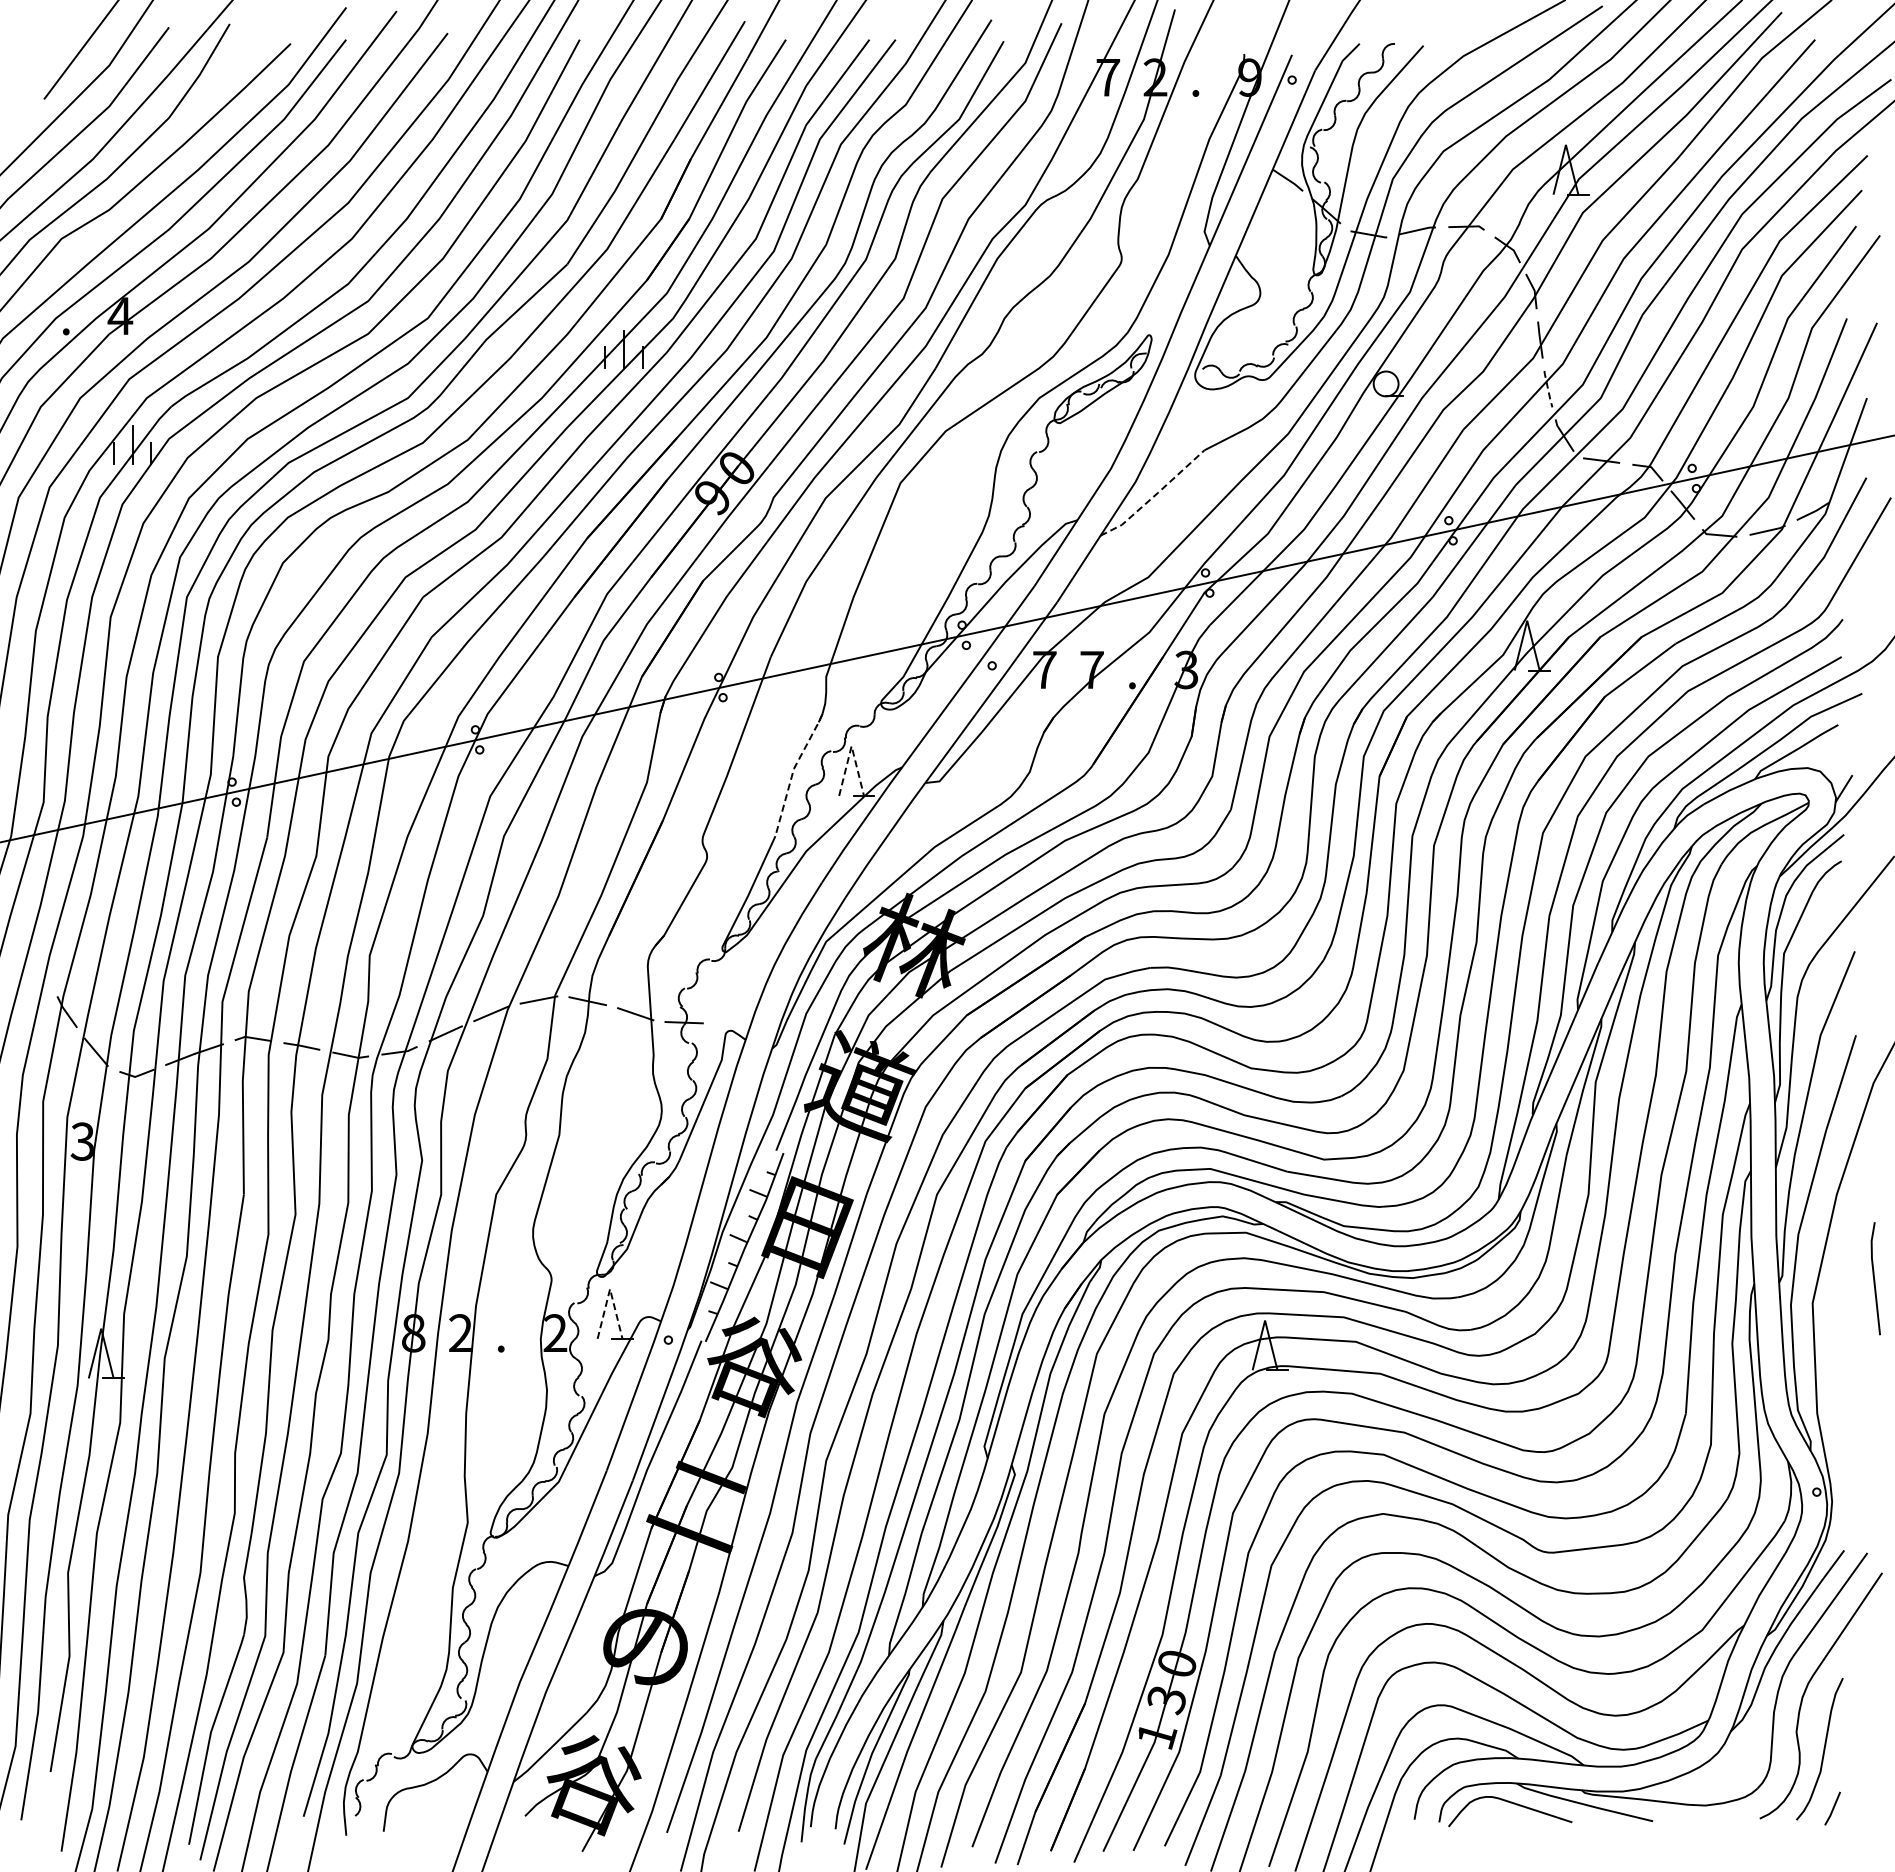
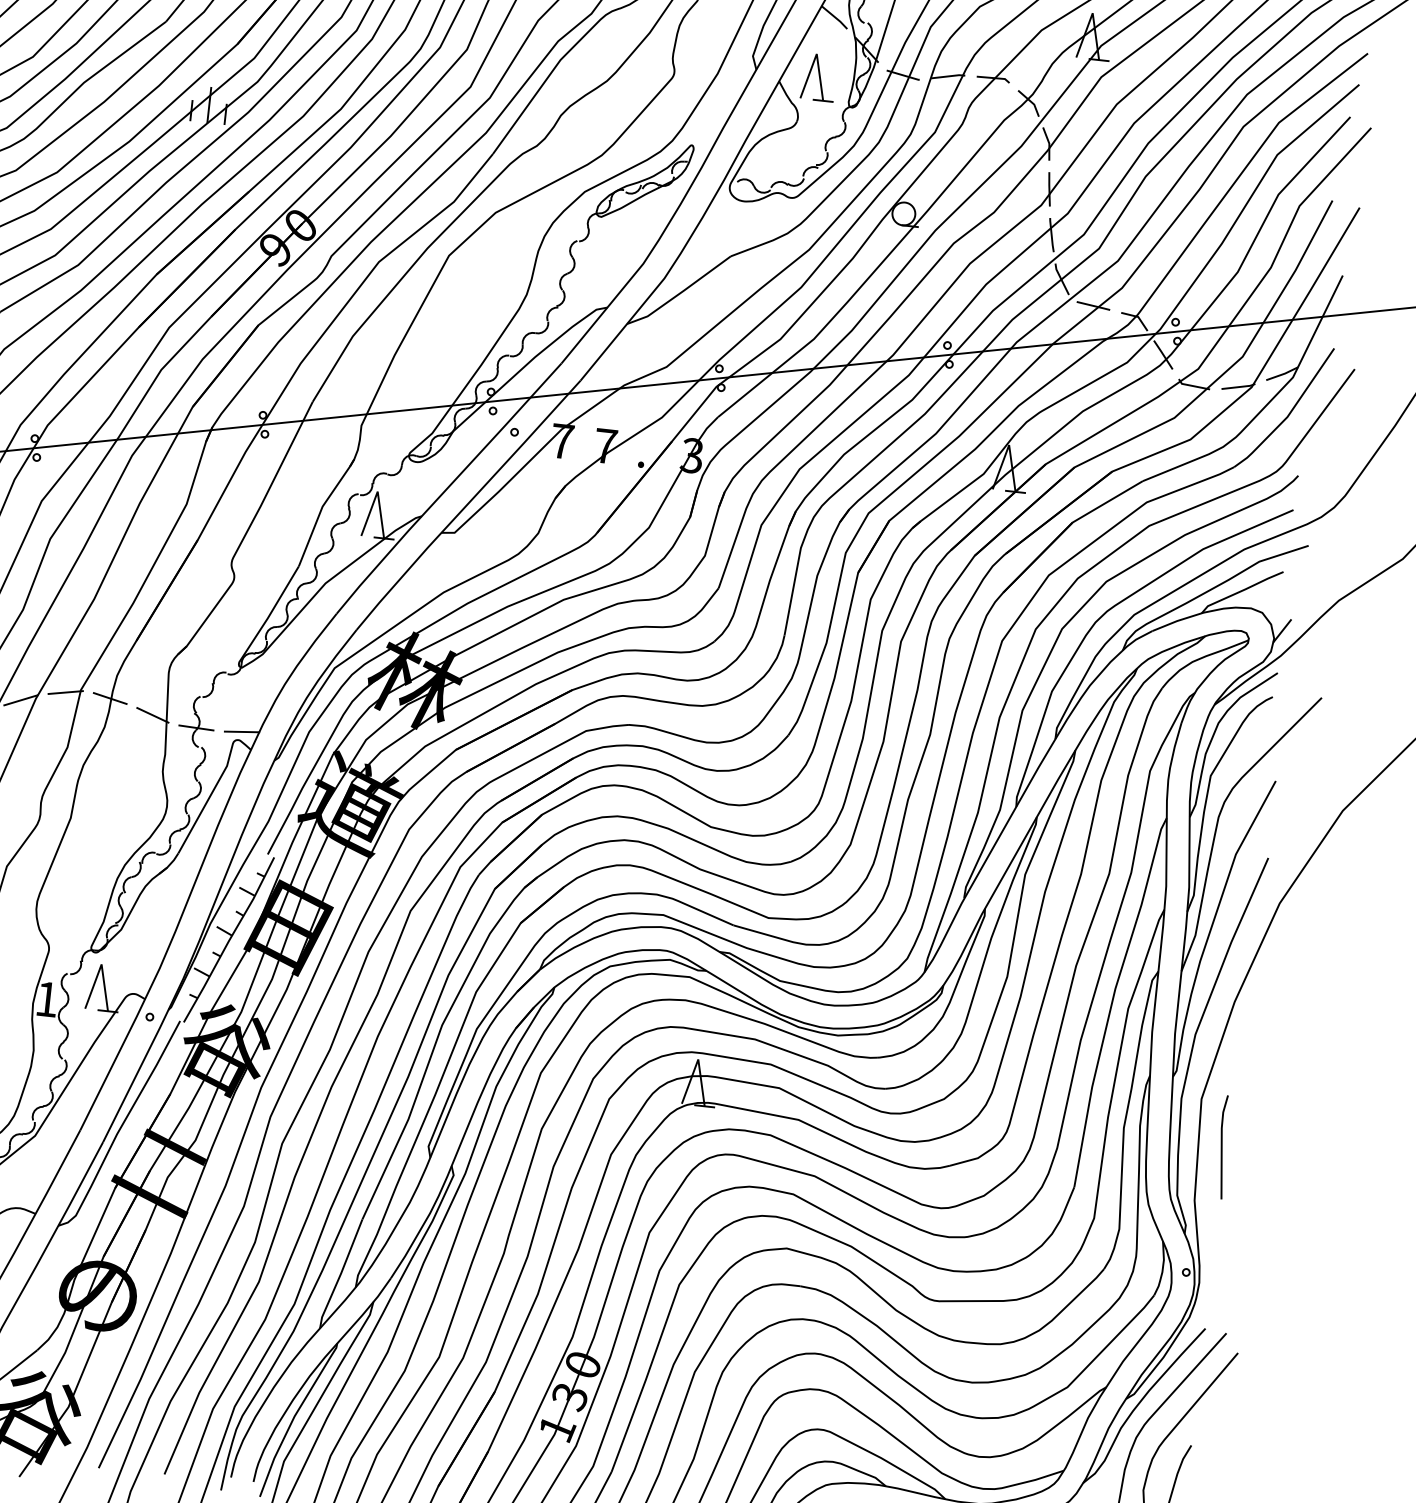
part: (1278, 246) -> (819, 77), added
line: (1548, 389) -> (1052, 235), dashed -> solid
line: (1154, 496) -> (680, 293), dashed -> solid
line: (851, 746) -> (377, 491), dashed -> solid
line: (793, 771) -> (321, 508), dashed -> solid
line: (733, 1021) -> (241, 731), added
line: (1874, 1278) -> (1222, 1146), moved
line: (610, 1289) -> (101, 964), dashed -> solid
text: (555, 1332) -> (47, 998), 2 -> 1

